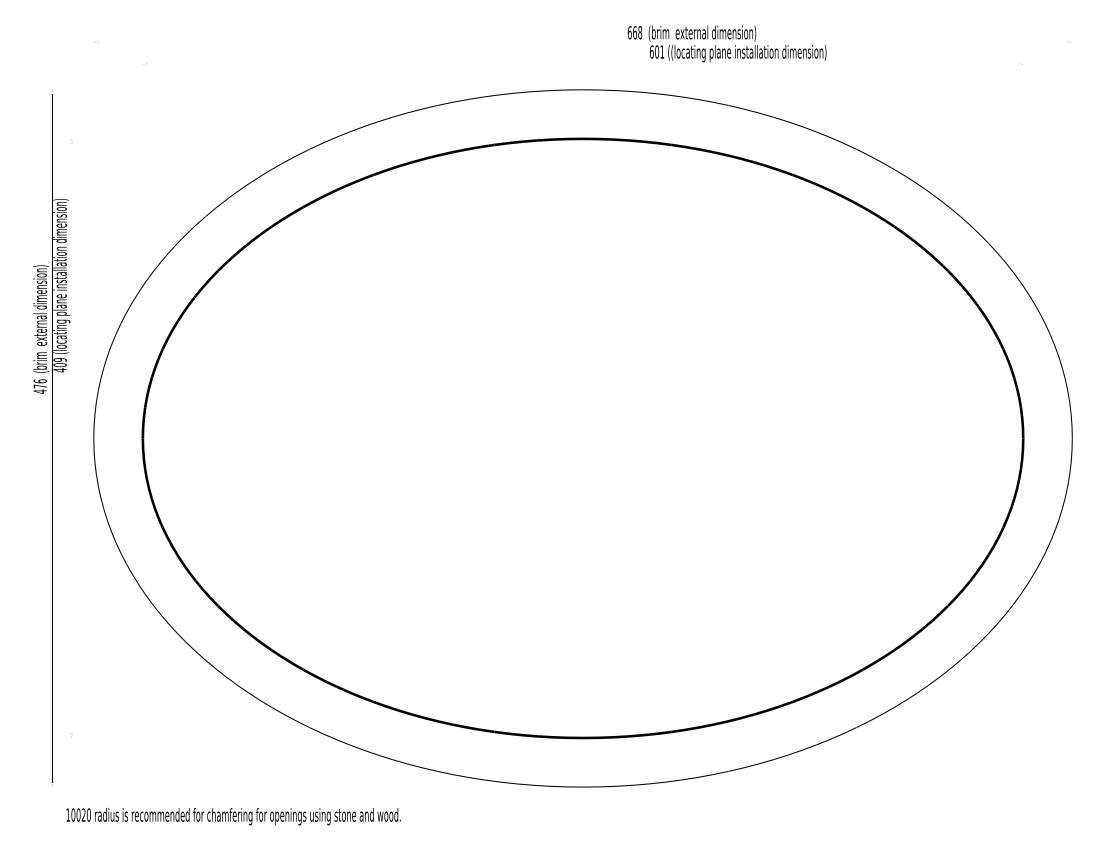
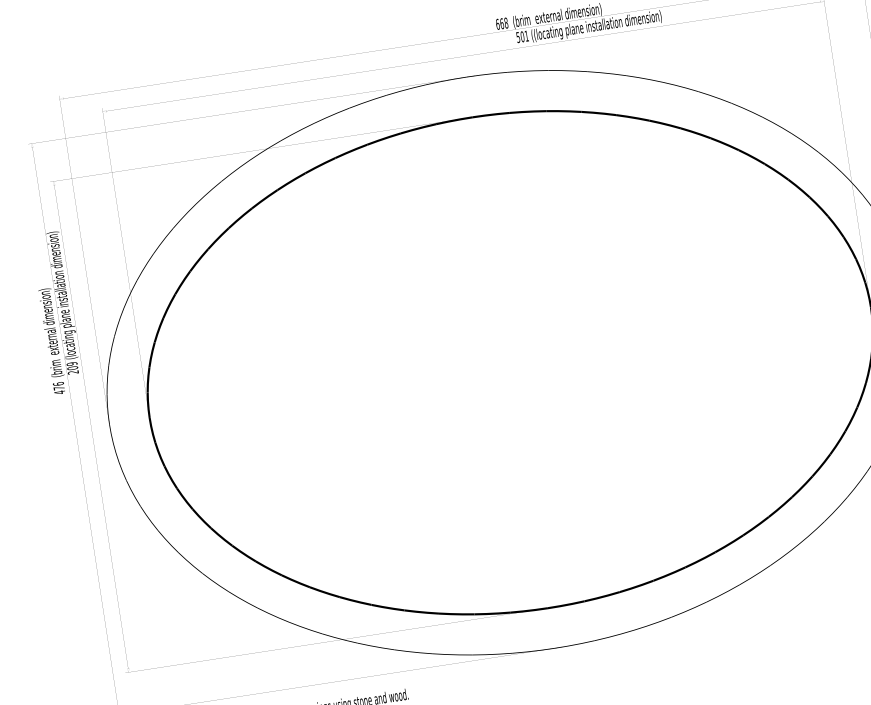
text: (651, 51) -> (517, 37), 601 -> 501
text: (59, 370) -> (72, 372), 409 -> 209

